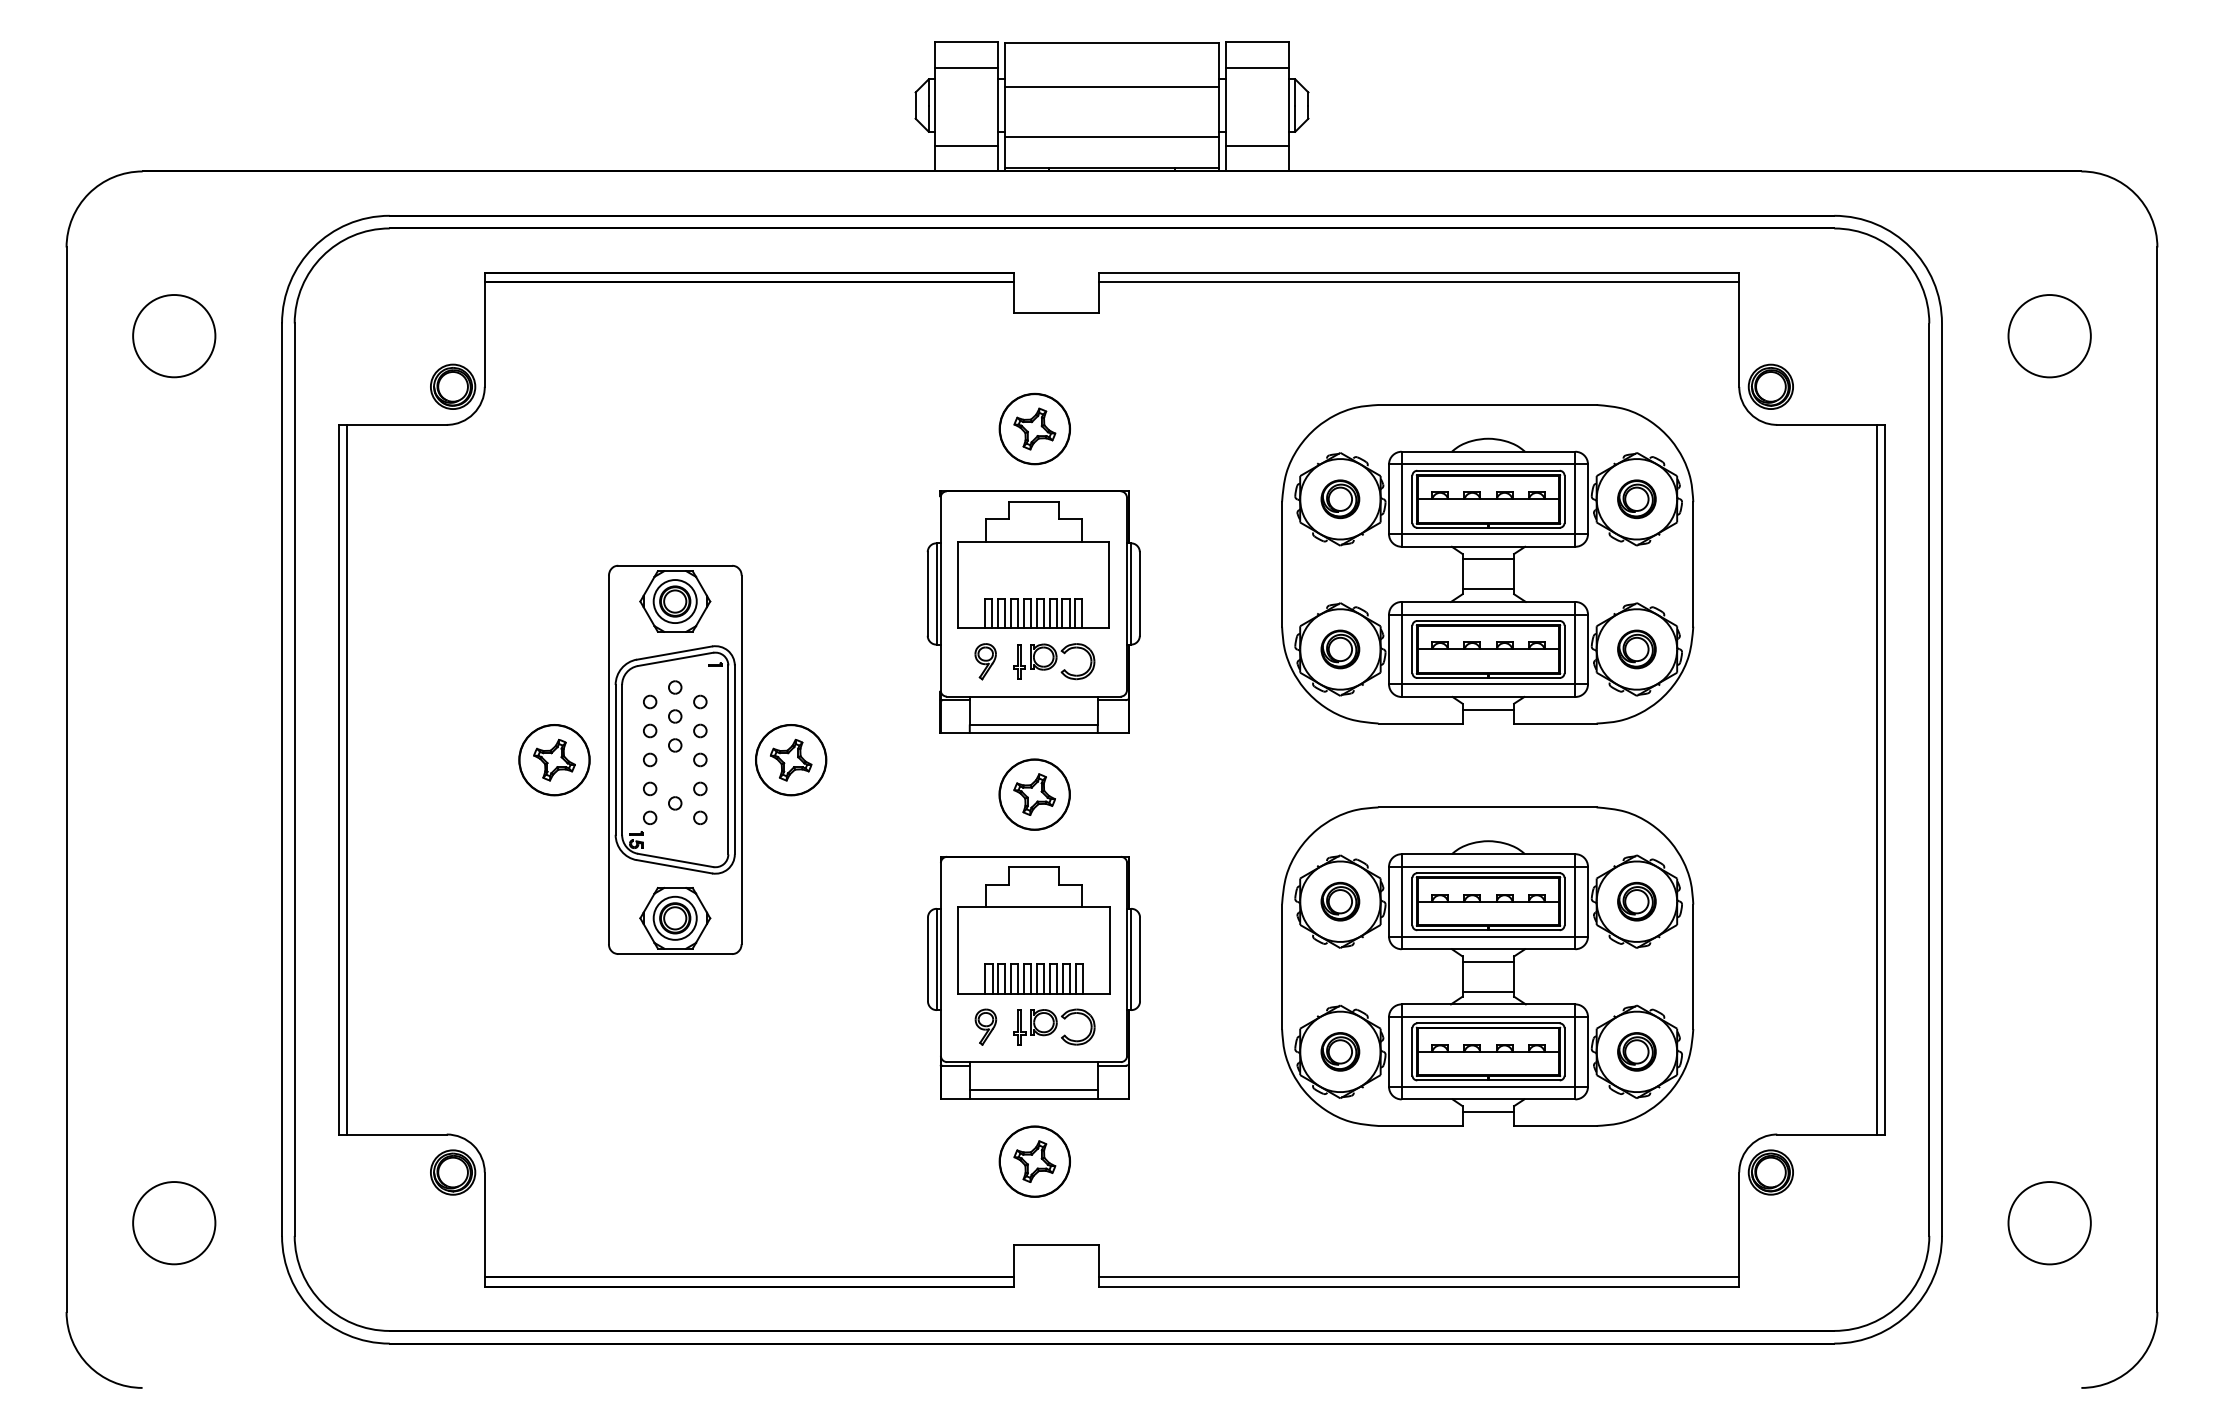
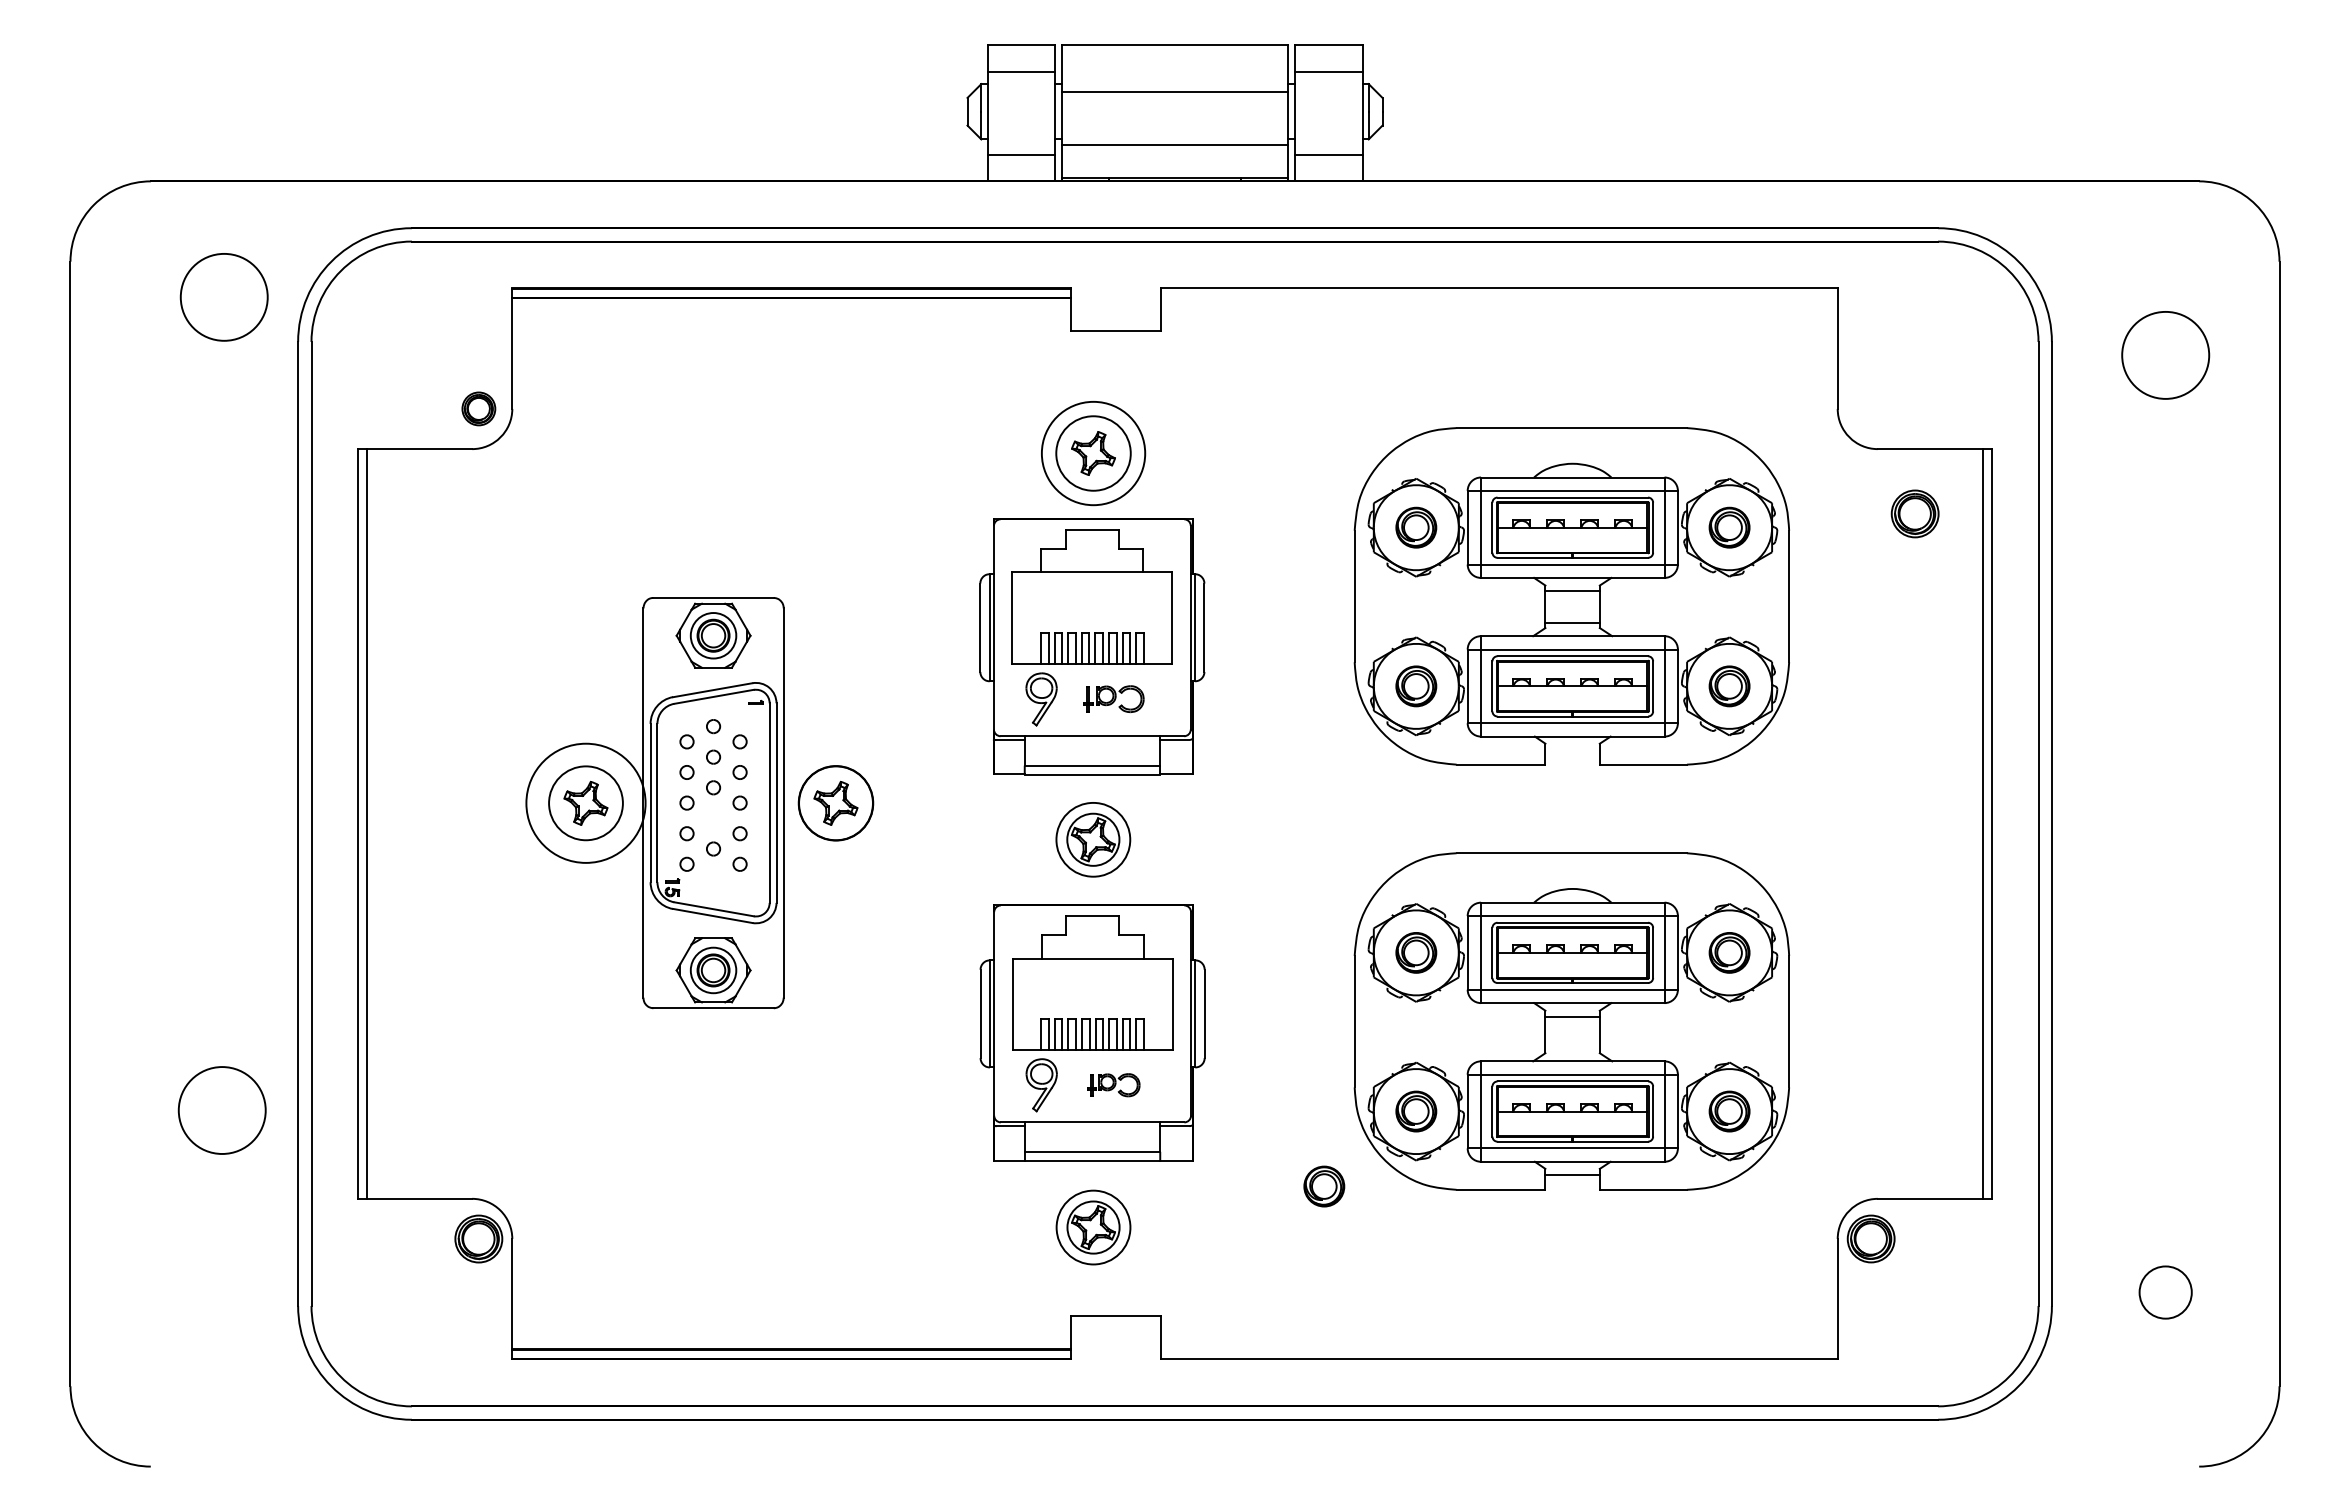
line: (1419, 282) -> (1499, 298), removed
circle: (173, 336) -> (223, 297), moved
part: (452, 386) -> (478, 408), size x0.7
part: (1770, 386) -> (1914, 513), moved
circle: (1034, 429) -> (1093, 453), size x1.4
part: (985, 660) -> (1041, 698), size x1.4
part: (1053, 660) -> (1113, 698), size x0.7
line: (1488, 710) -> (1572, 750), removed
circle: (554, 760) -> (585, 803), size x1.6
circle: (1034, 794) -> (1093, 839), size x0.7
line: (1488, 991) -> (1572, 1047), removed
part: (1053, 1026) -> (1113, 1084), size x0.6
part: (985, 1027) -> (1041, 1085), size x1.4
part: (1253, 1122) -> (1324, 1186), added
circle: (1034, 1161) -> (1093, 1227), size x0.7
circle: (173, 1223) -> (221, 1110), moved
circle: (2049, 1223) -> (2165, 1292), size x0.6
line: (1419, 1277) -> (1499, 1349), removed

